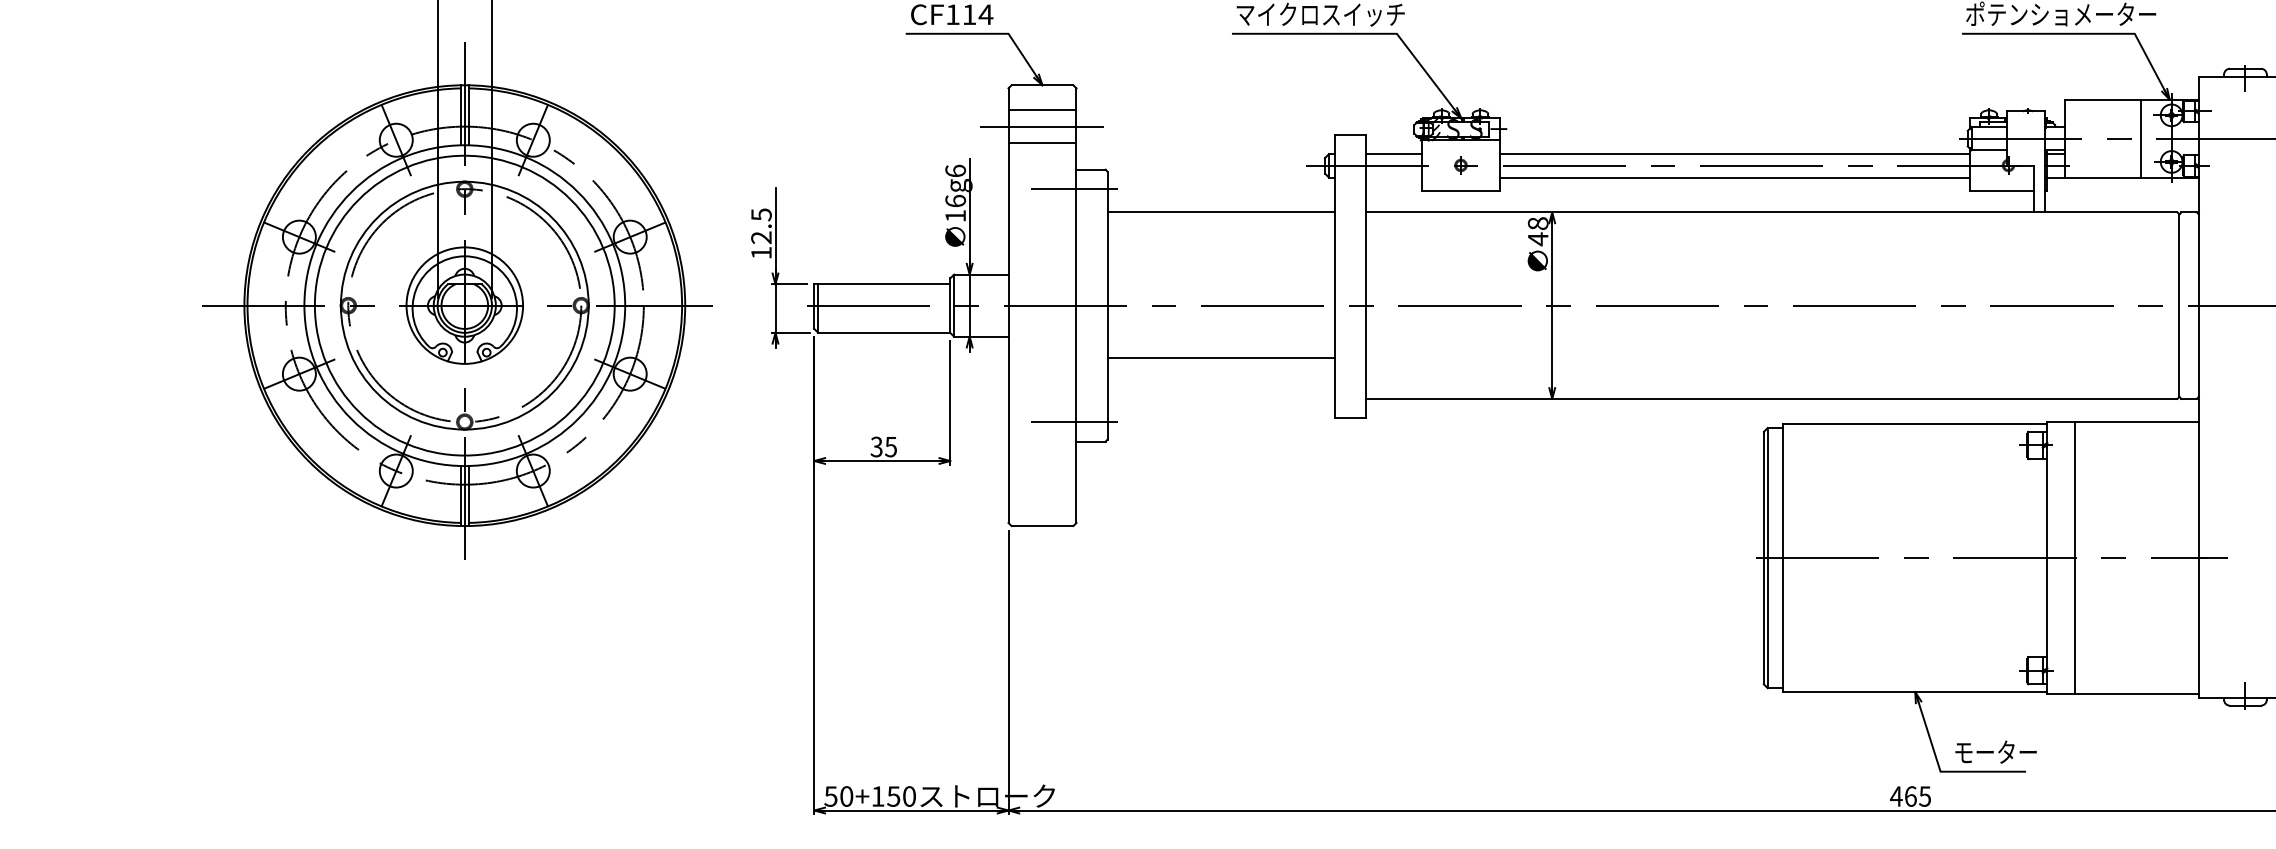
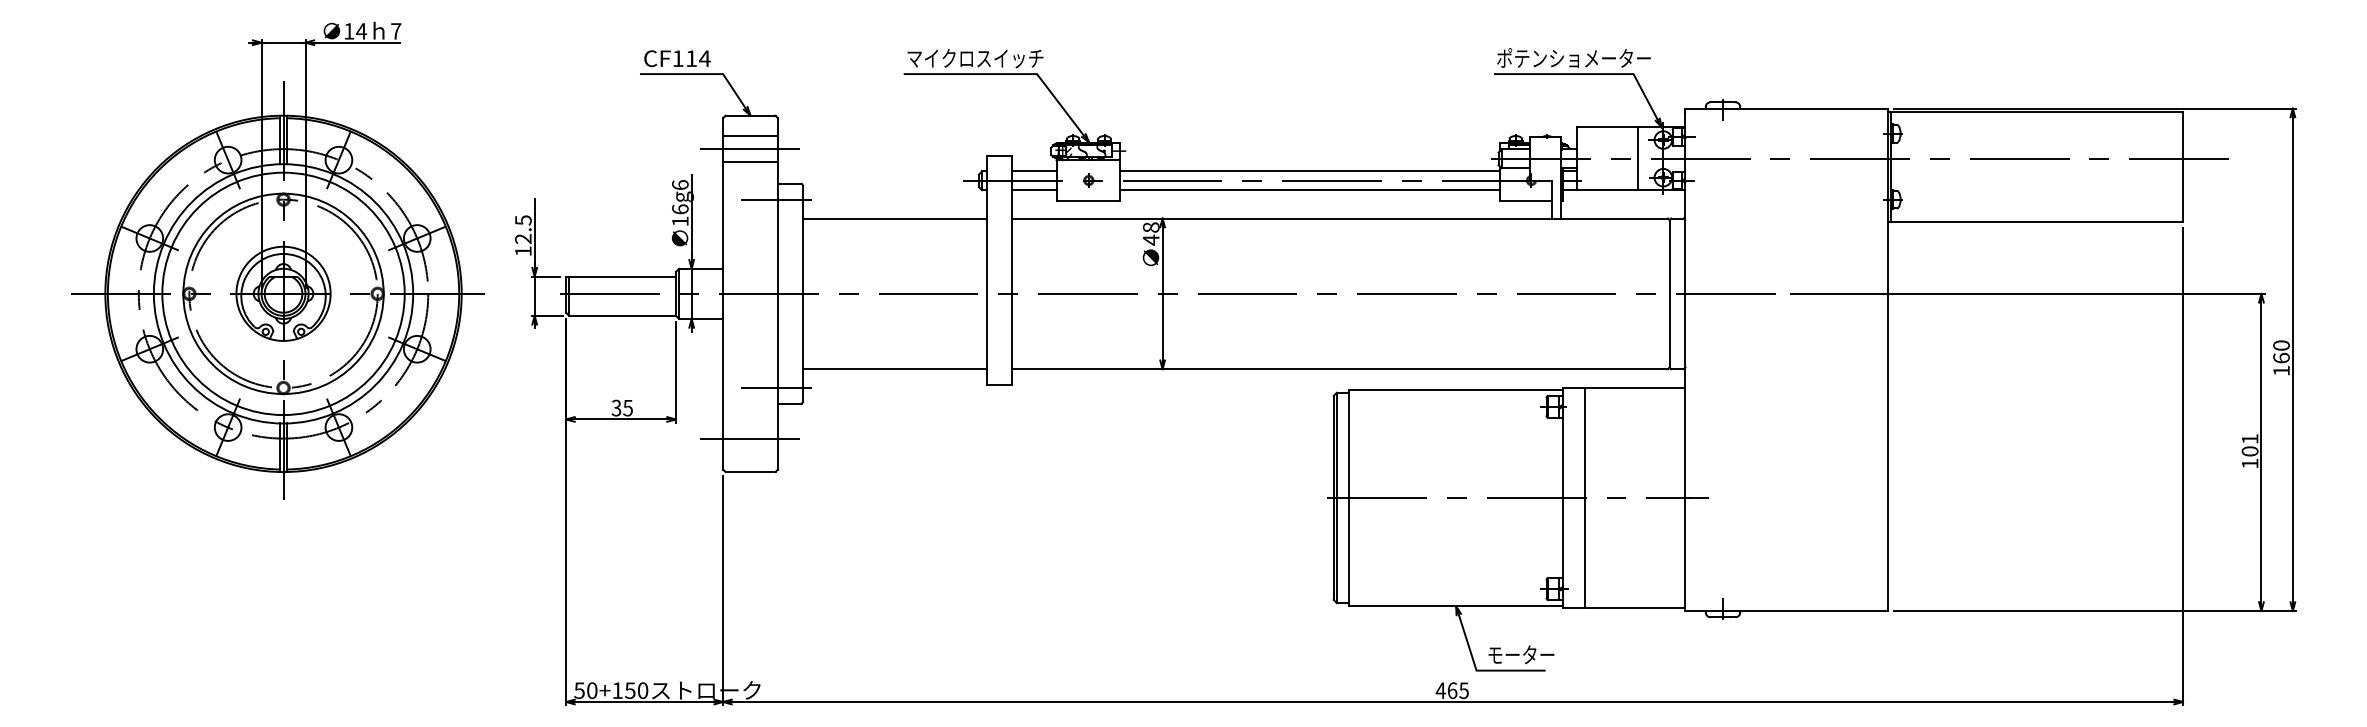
line: (1393, 177) -> (1034, 190), added
line: (1220, 358) -> (894, 369), moved
line: (1042, 484) -> (750, 438), added

